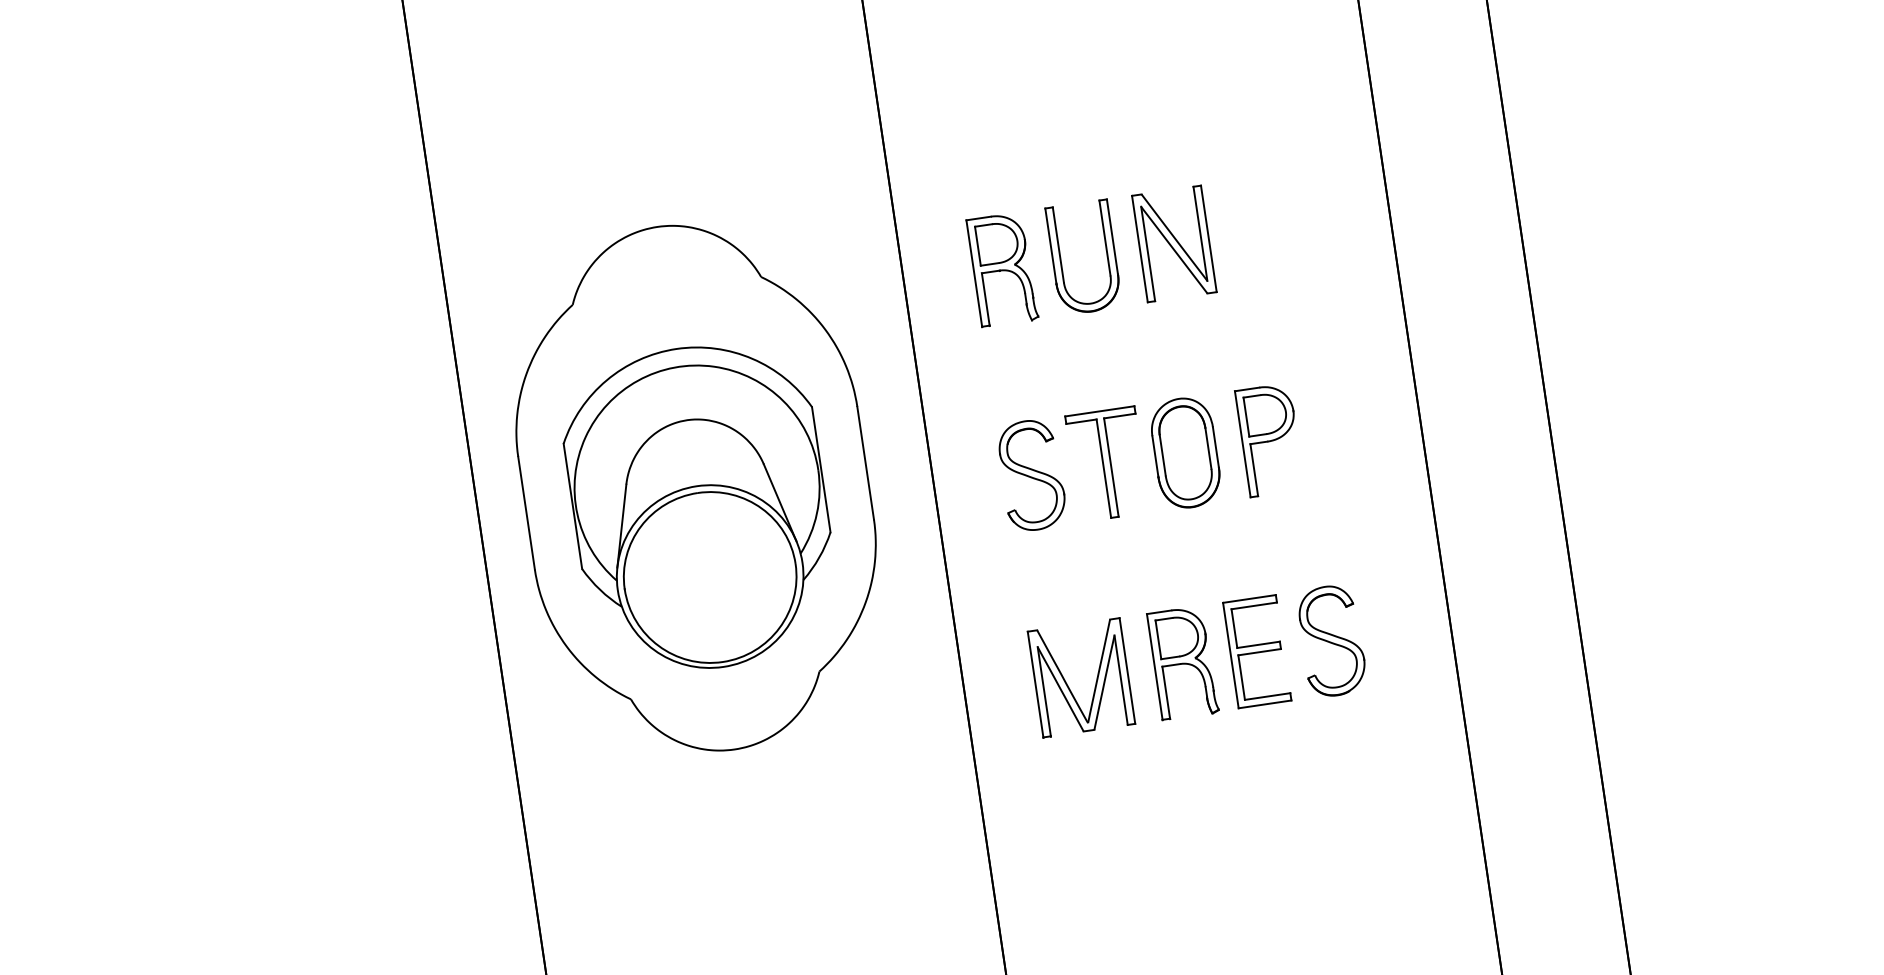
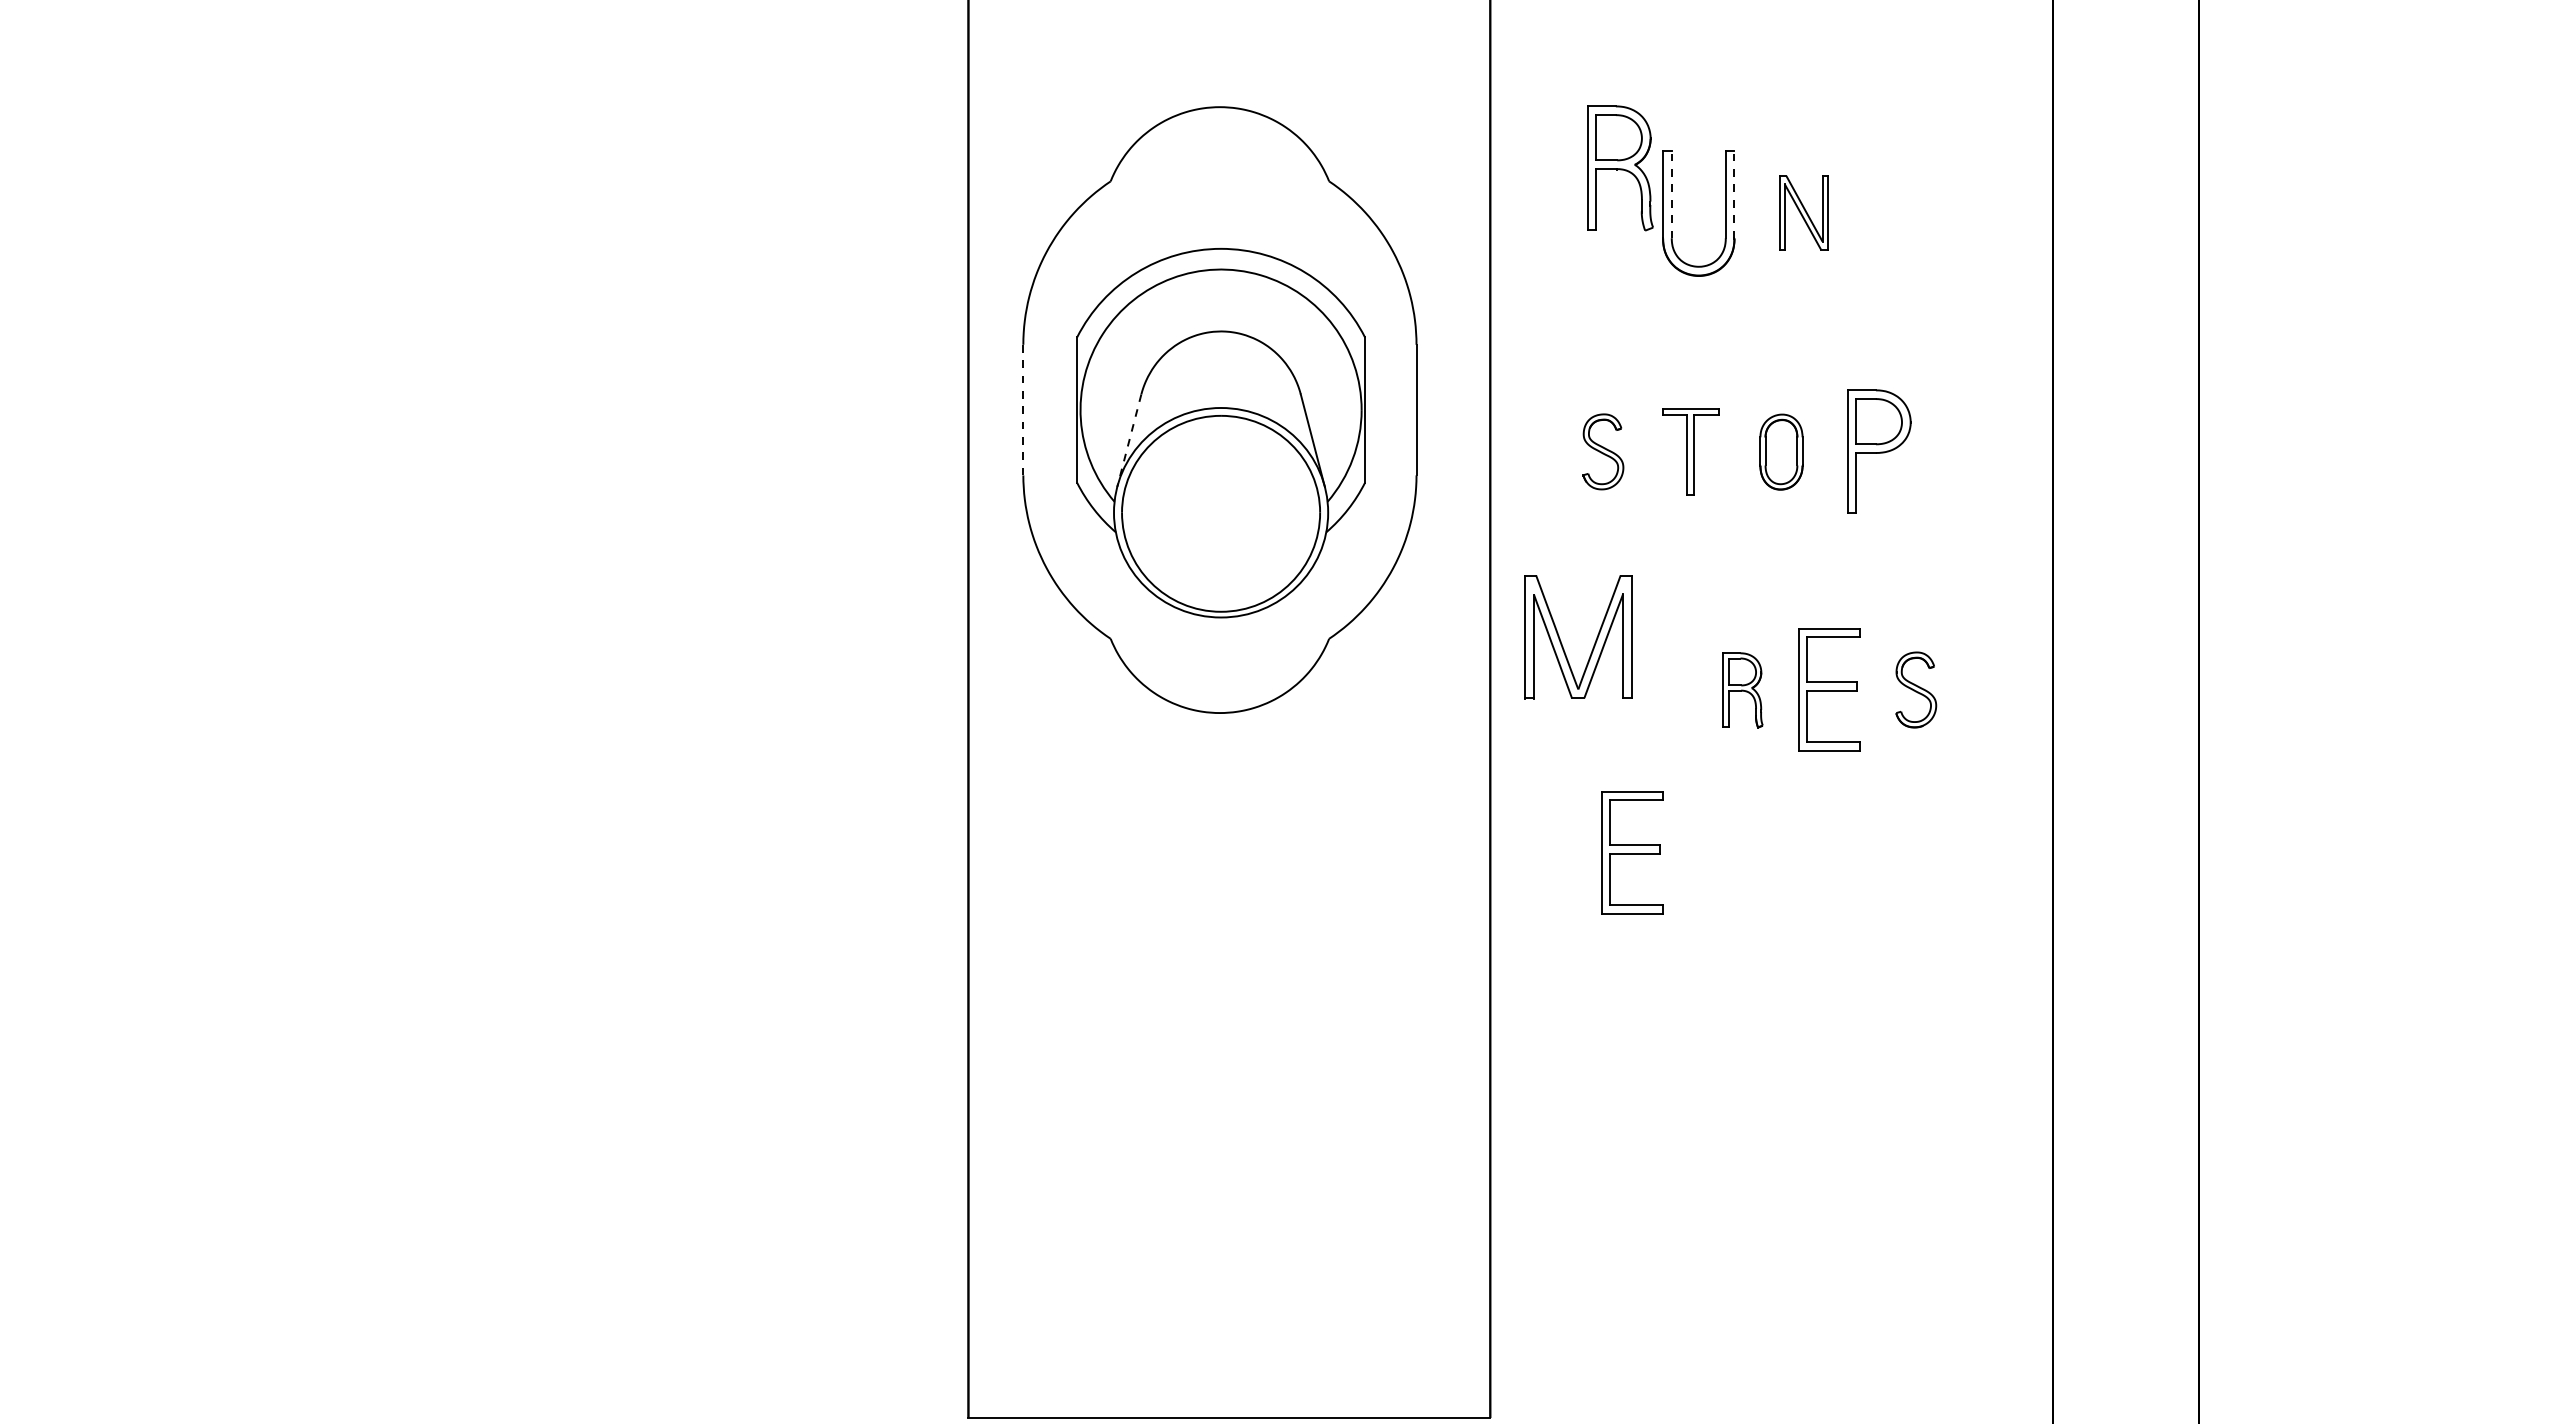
line: (1112, 236) -> (1734, 194), solid -> dashed
part: (1174, 243) -> (1803, 212), size x0.6
line: (1058, 244) -> (1671, 194), solid -> dashed
part: (1002, 269) -> (1620, 168), moved
part: (1185, 452) -> (1781, 451), size x0.6
part: (1107, 463) -> (1690, 451), size x0.7
part: (1032, 475) -> (1603, 451), size x0.6
line: (526, 513) -> (1023, 410), solid -> dashed
line: (621, 525) -> (1129, 440), solid -> dashed
part: (1332, 640) -> (1916, 689), size x0.6
part: (1182, 663) -> (1742, 690), size x0.6
part: (1096, 680) -> (1594, 642), moved
part: (1108, 817) -> (1632, 852), added

